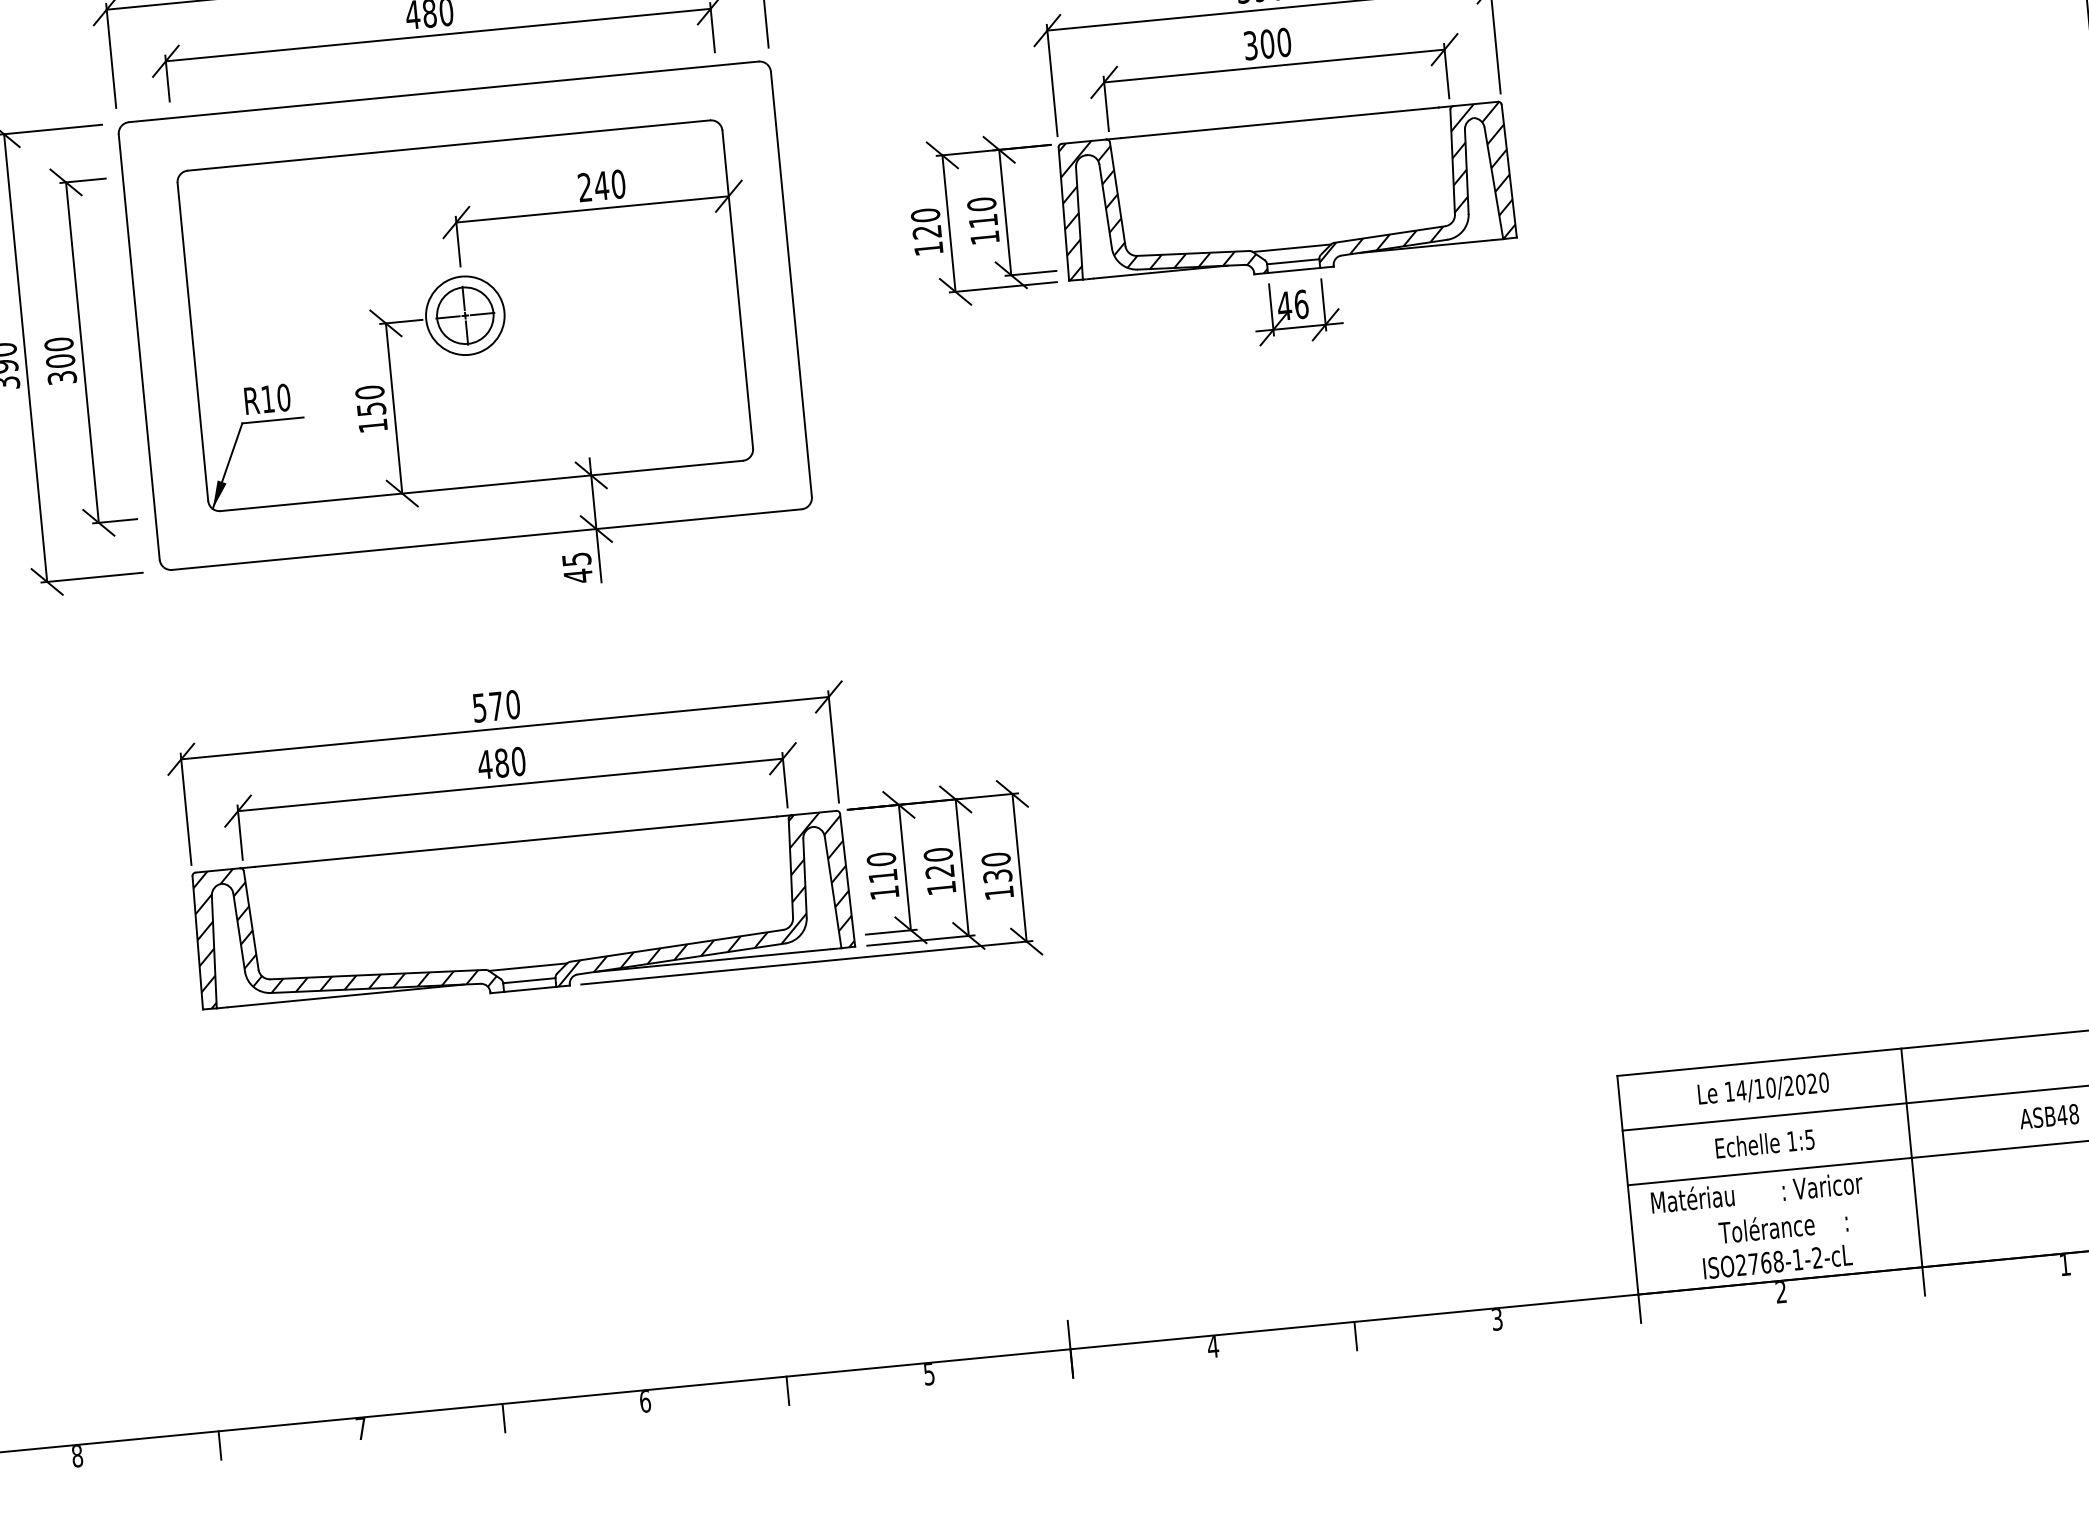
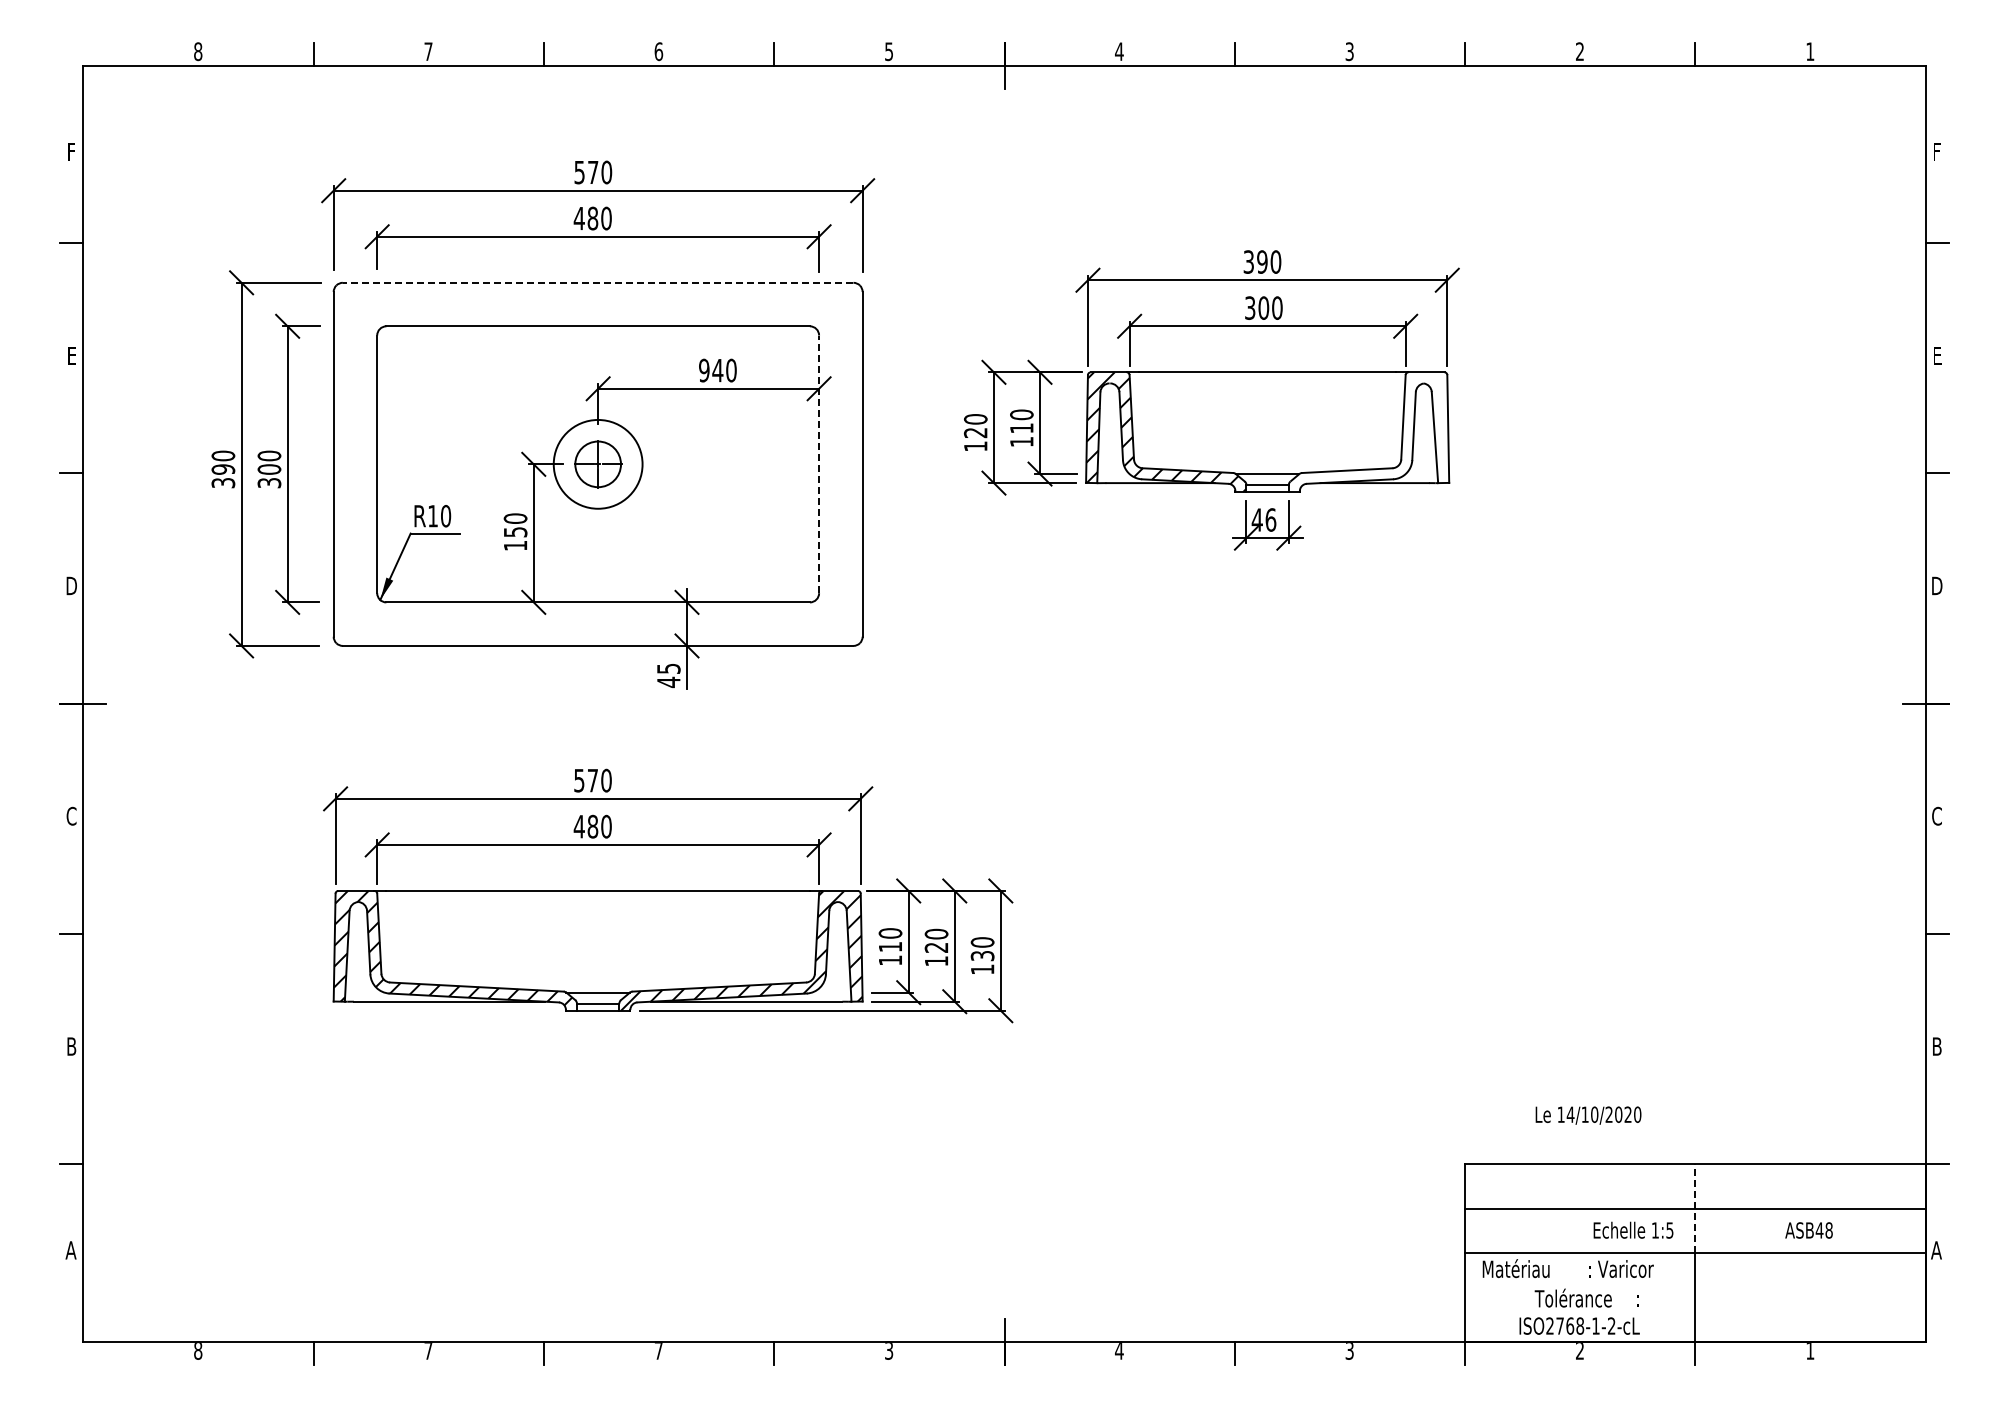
line: (442, 91) -> (597, 282), solid -> dashed
hatch: (1411, 181) -> (1368, 429), removed
text: (585, 187) -> (704, 370), 240 -> 940
line: (738, 289) -> (819, 464), solid -> dashed
circle: (464, 315) -> (597, 464), size x1.4
text: (1763, 1089) -> (1588, 1115), moved
line: (1906, 1102) -> (1695, 1208), solid -> dashed
text: (1764, 1142) -> (1633, 1229), moved
text: (929, 1373) -> (889, 1350), 5 -> 3
text: (645, 1402) -> (658, 1351), 6 -> 7

